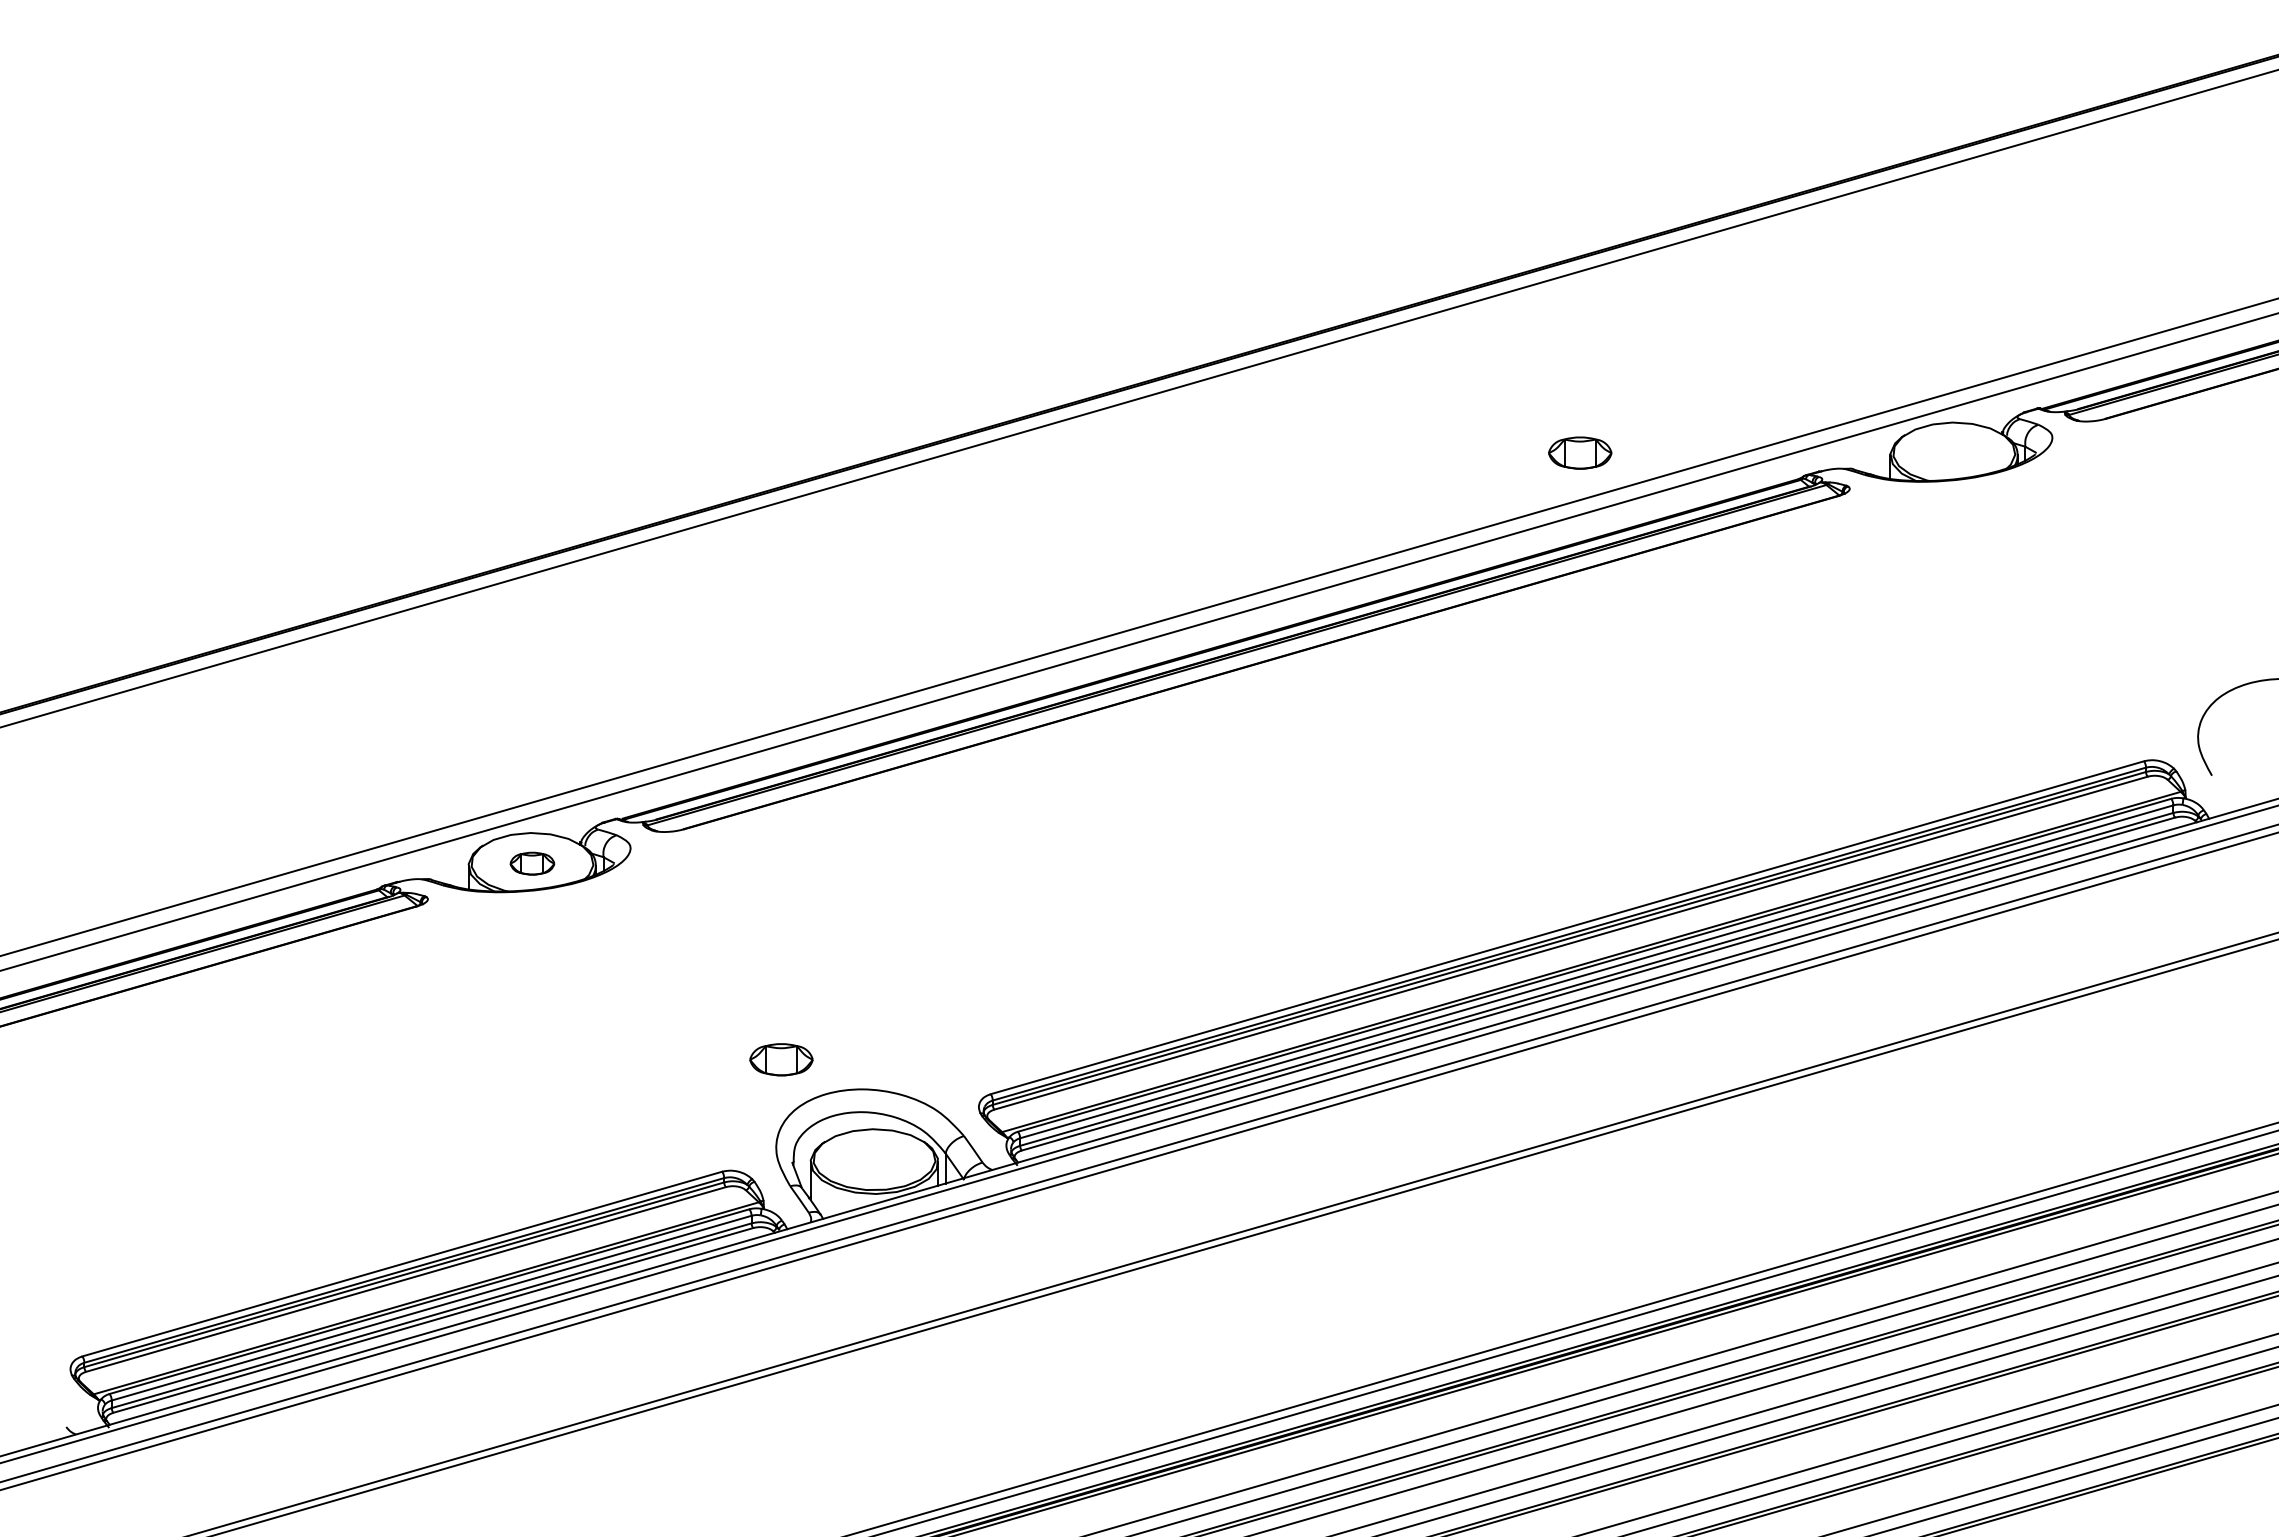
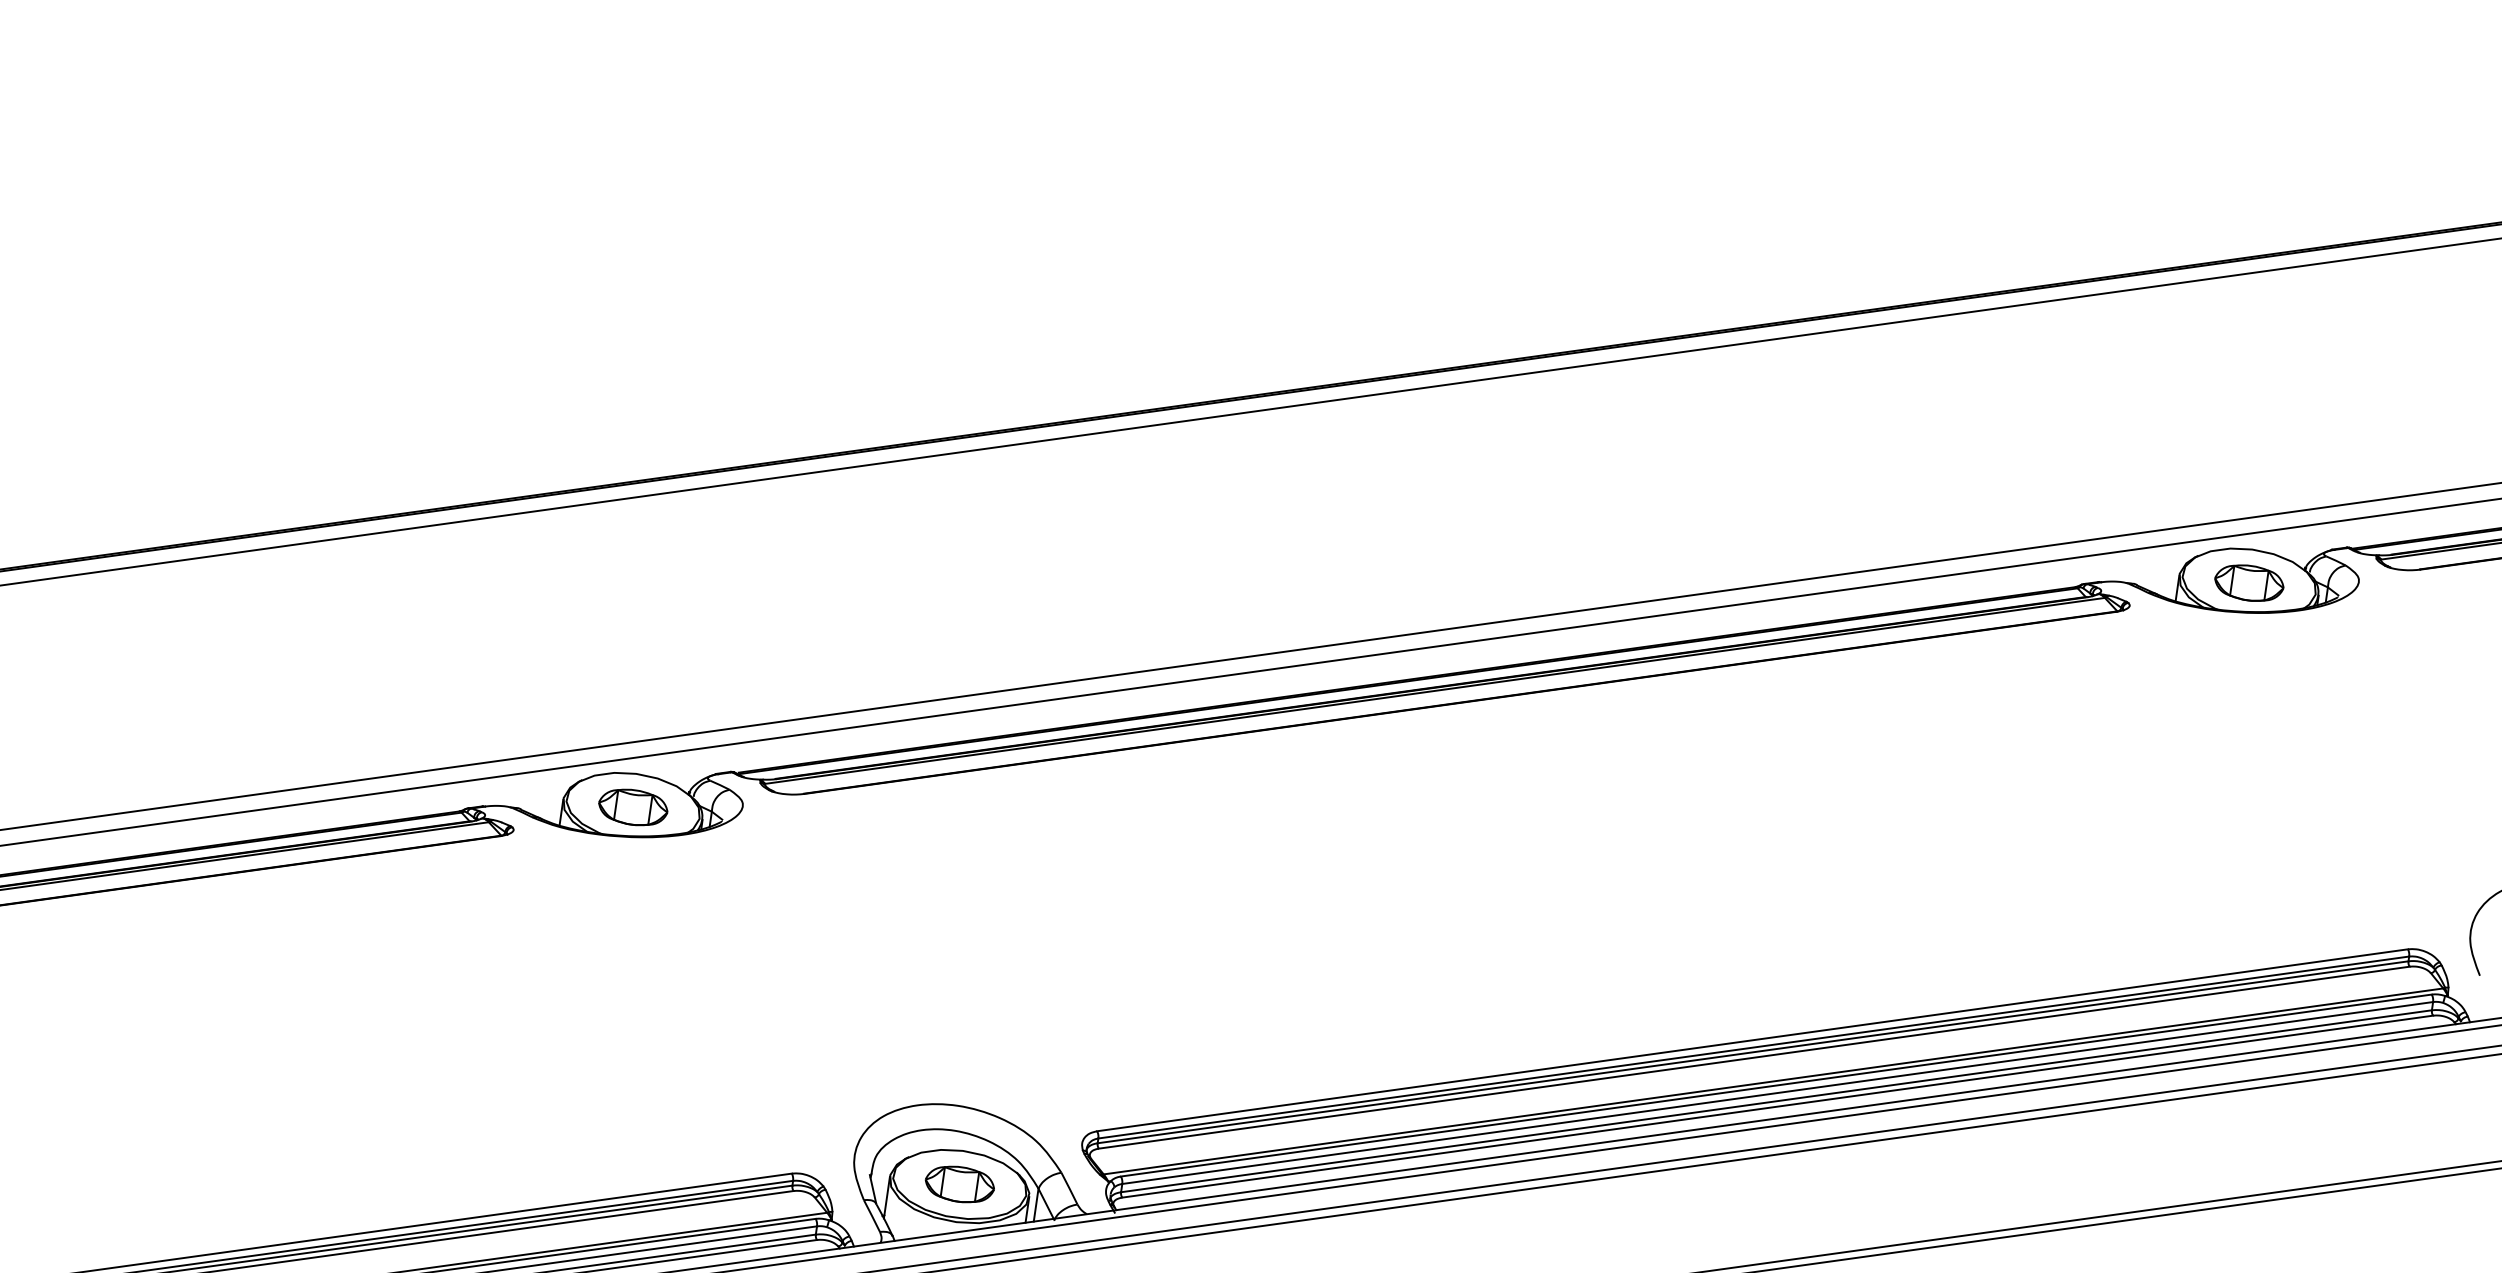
part: (1580, 452) -> (2249, 582), moved
part: (532, 863) -> (633, 807), size x1.43
part: (781, 1059) -> (960, 1184), moved

